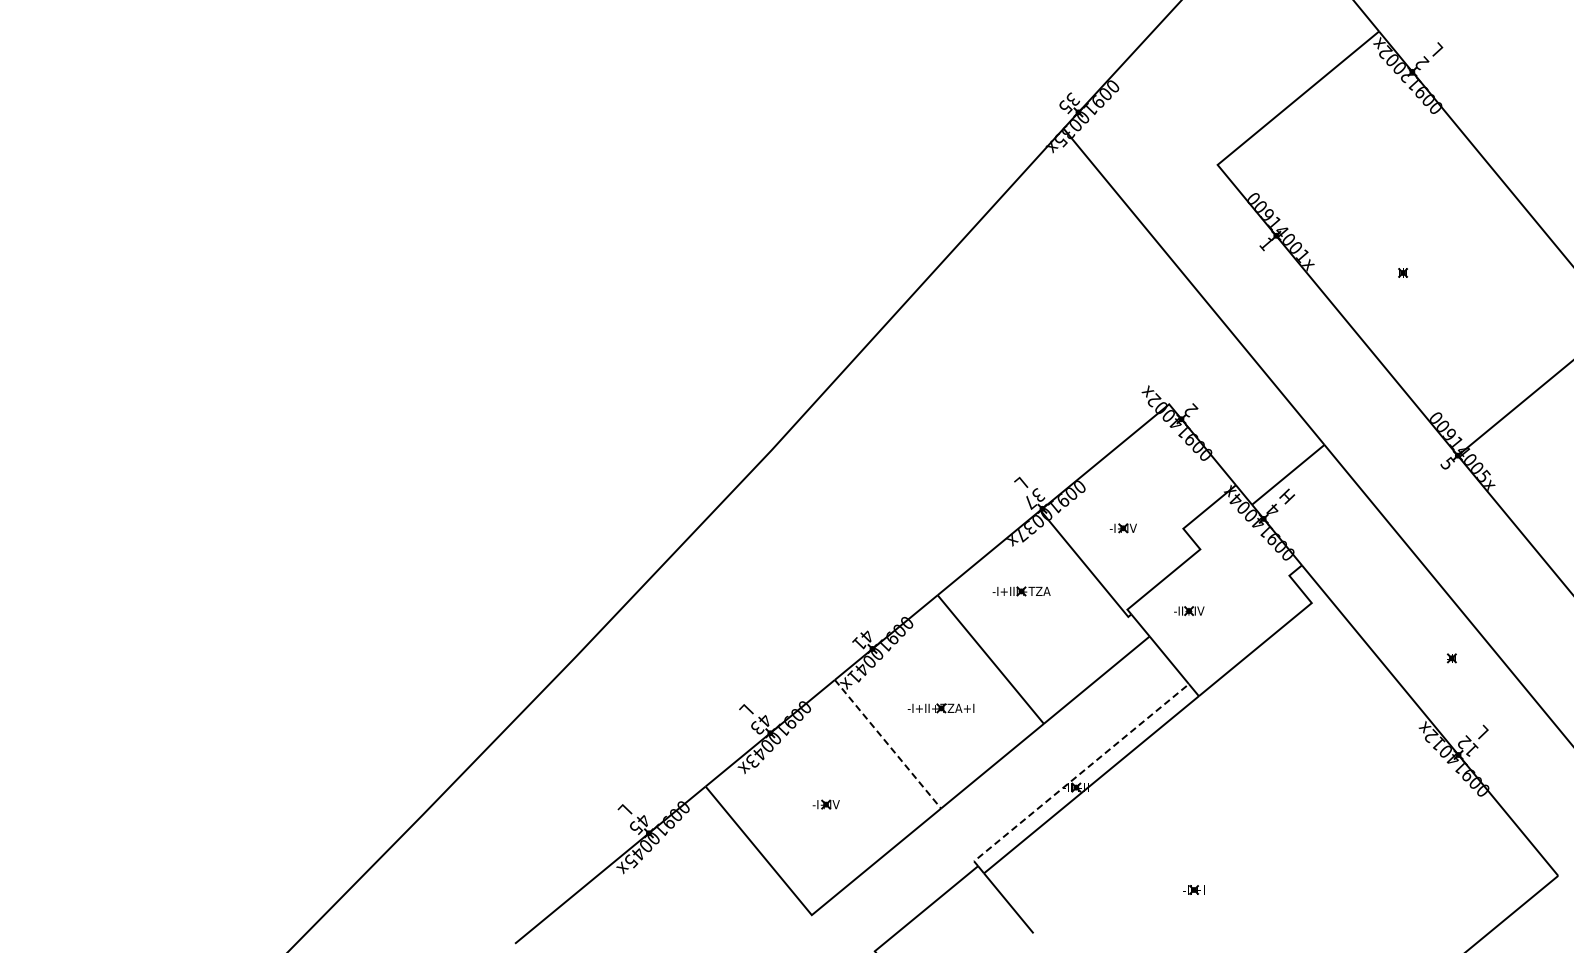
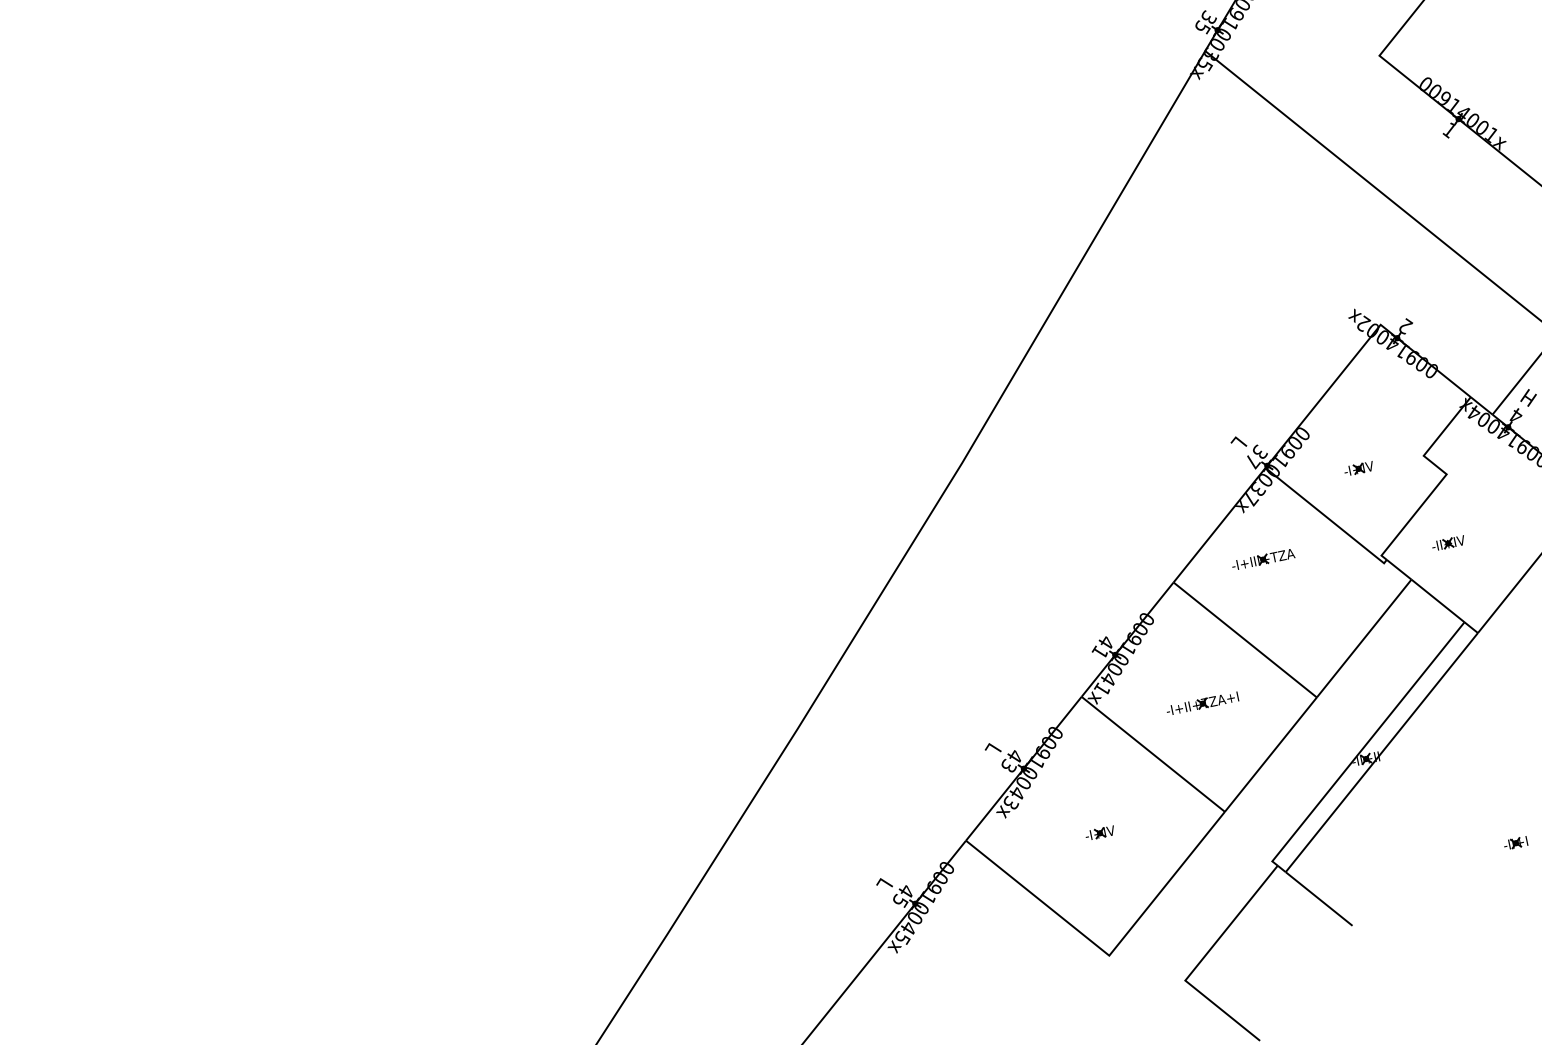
line: (888, 744) -> (1153, 754), dashed -> solid
line: (1078, 774) -> (1365, 744), dashed -> solid

